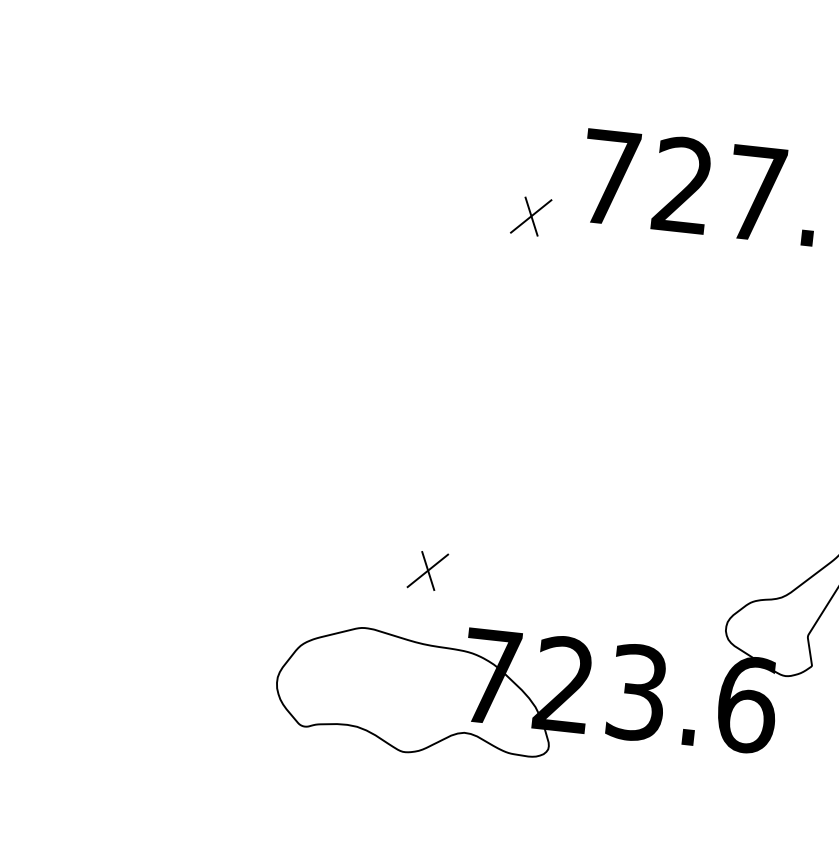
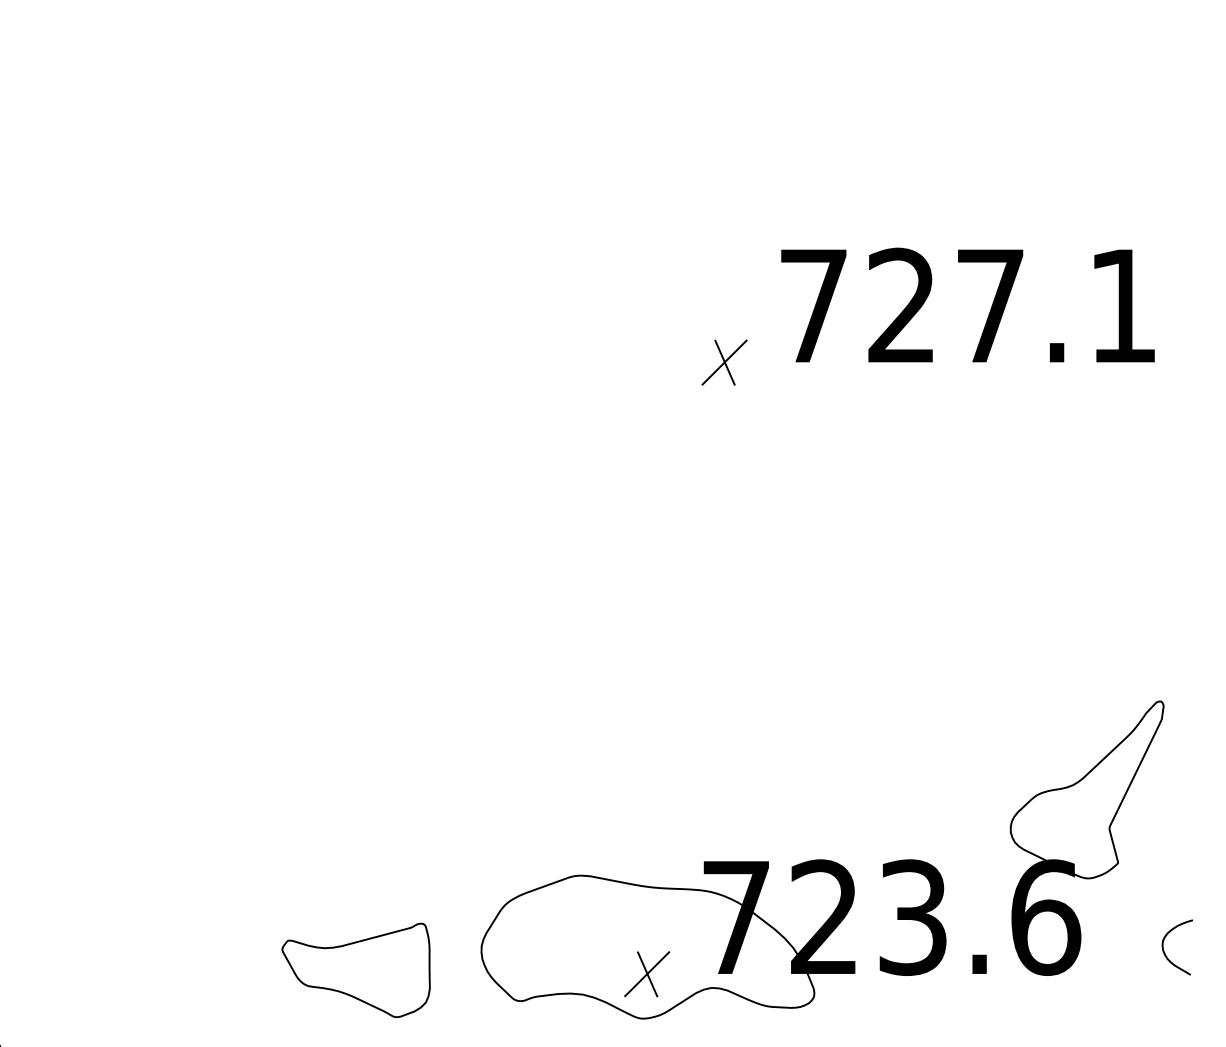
part: (428, 571) -> (647, 974), moved
part: (171, 686) -> (355, 970), added

